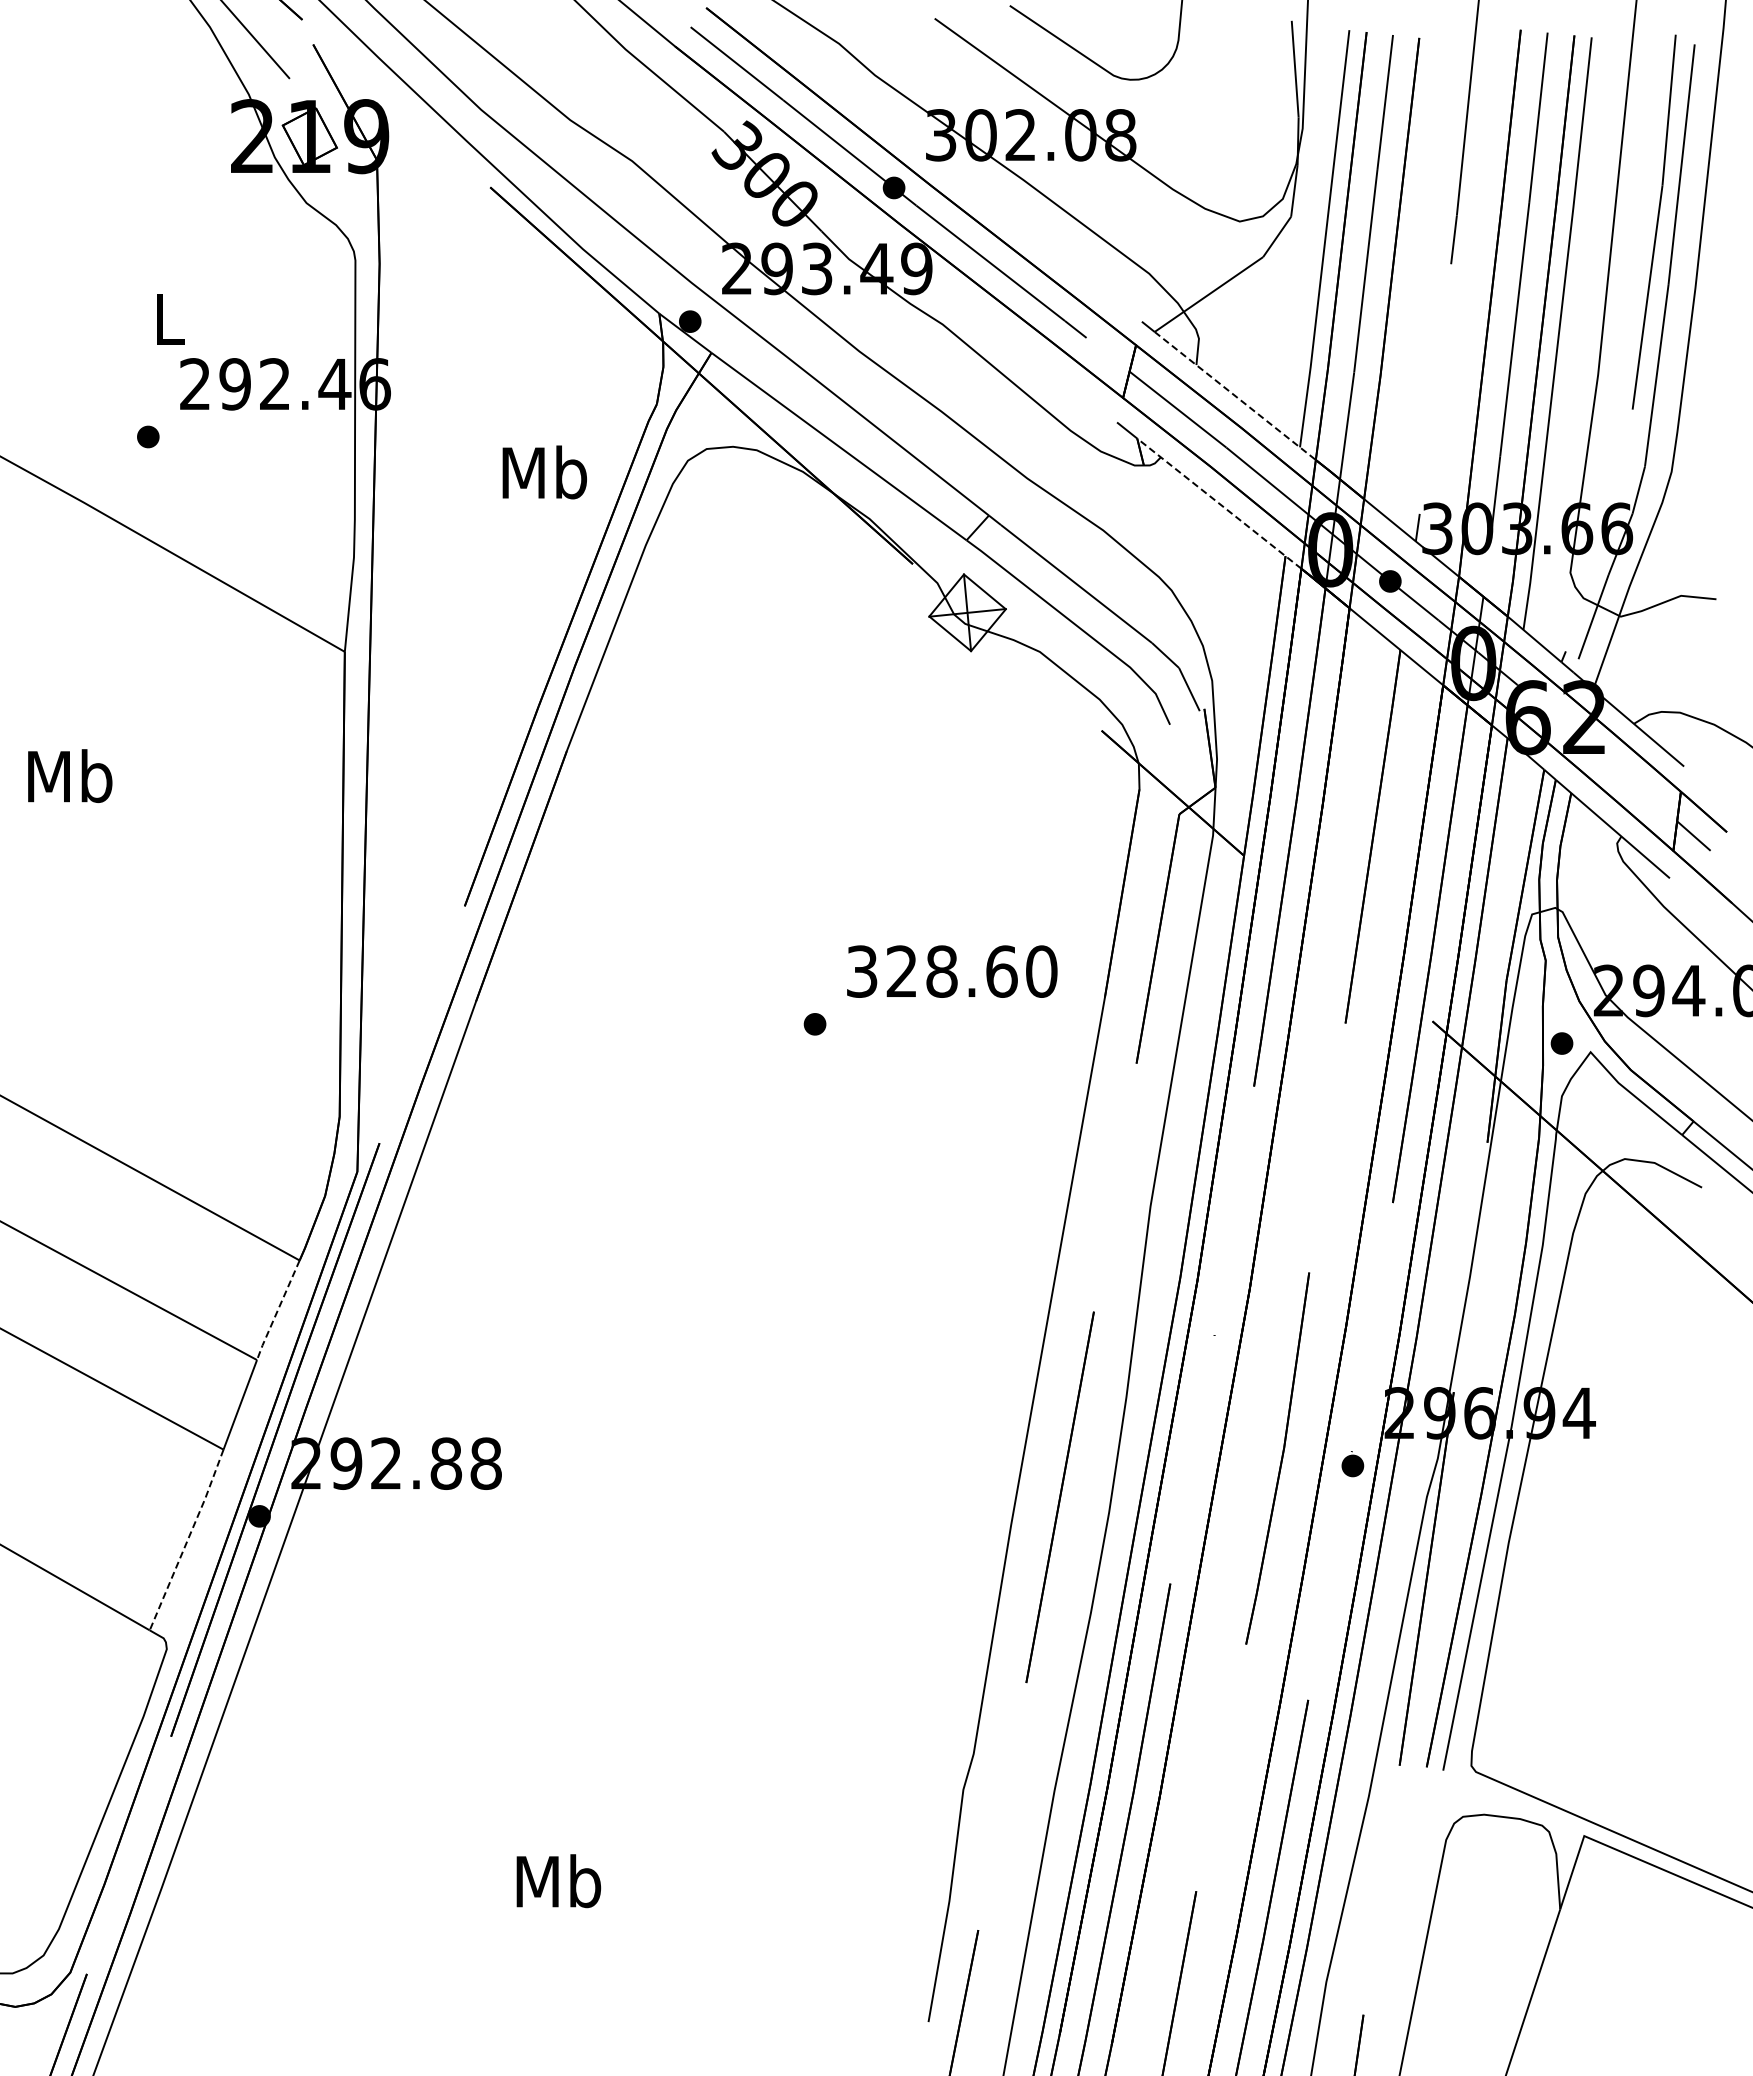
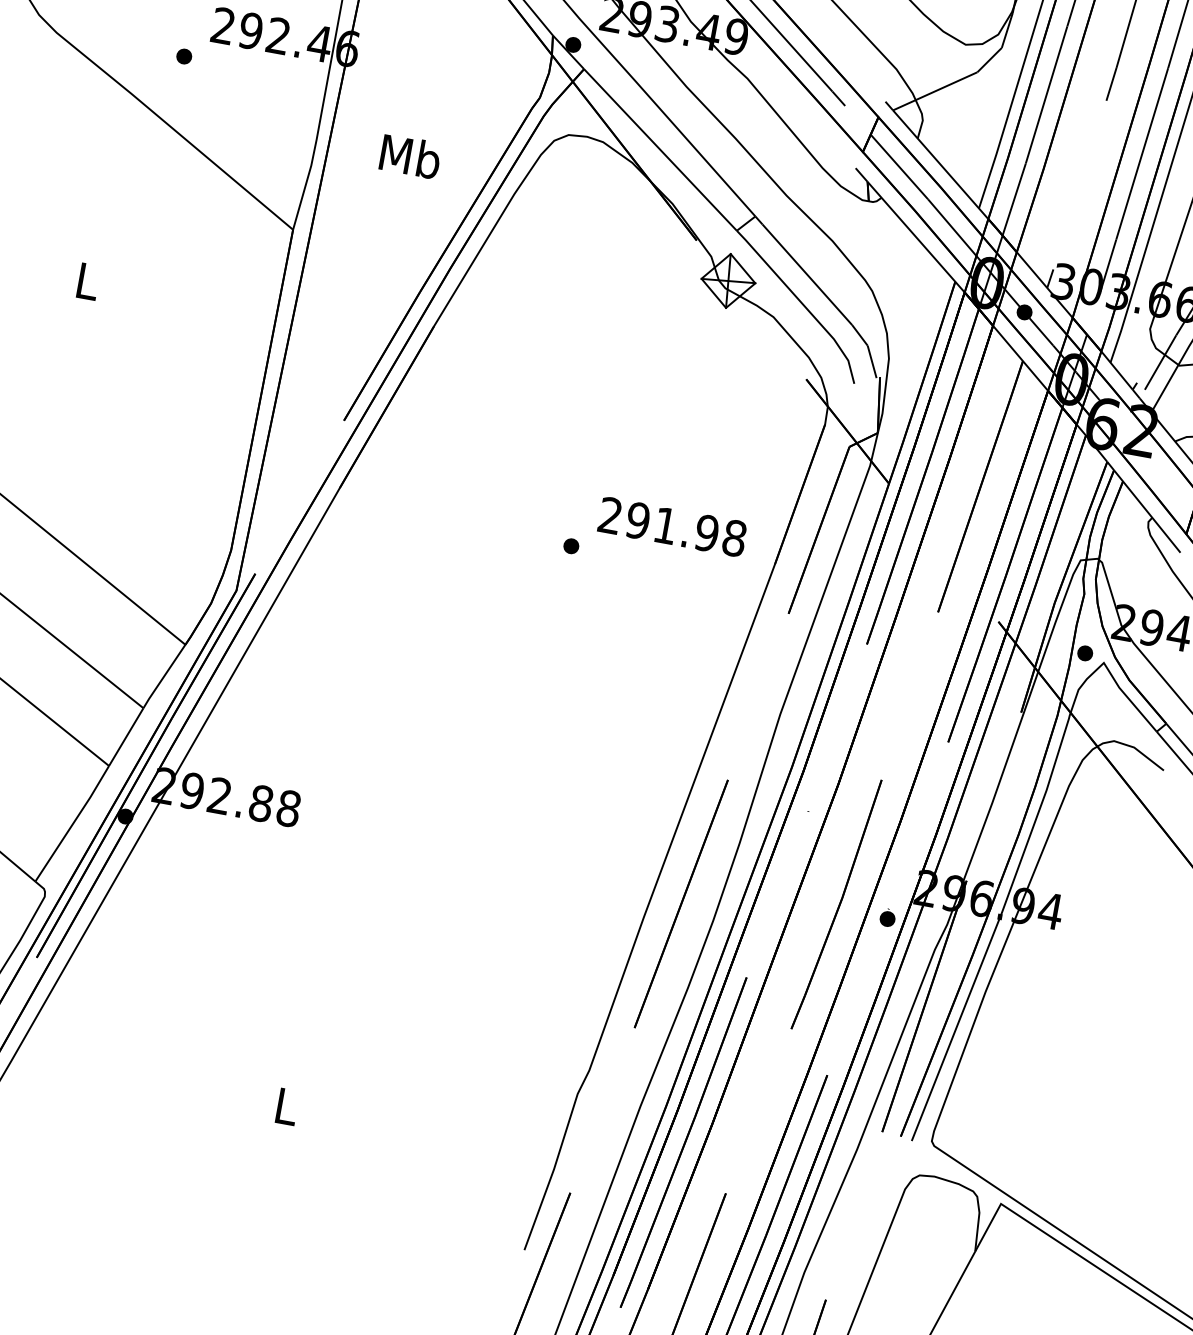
line: (1235, 395) -> (940, 164), dashed -> solid
text: (544, 472) -> (410, 156), moved
line: (1219, 503) -> (916, 237), dashed -> solid
text: (70, 776) -> (87, 281), Mb -> L
text: (952, 971) -> (672, 527), 328.60 -> 291.98
line: (277, 1310) -> (163, 676), dashed -> solid
line: (187, 1539) -> (72, 823), dashed -> solid
text: (558, 1881) -> (286, 1106), Mb -> L

